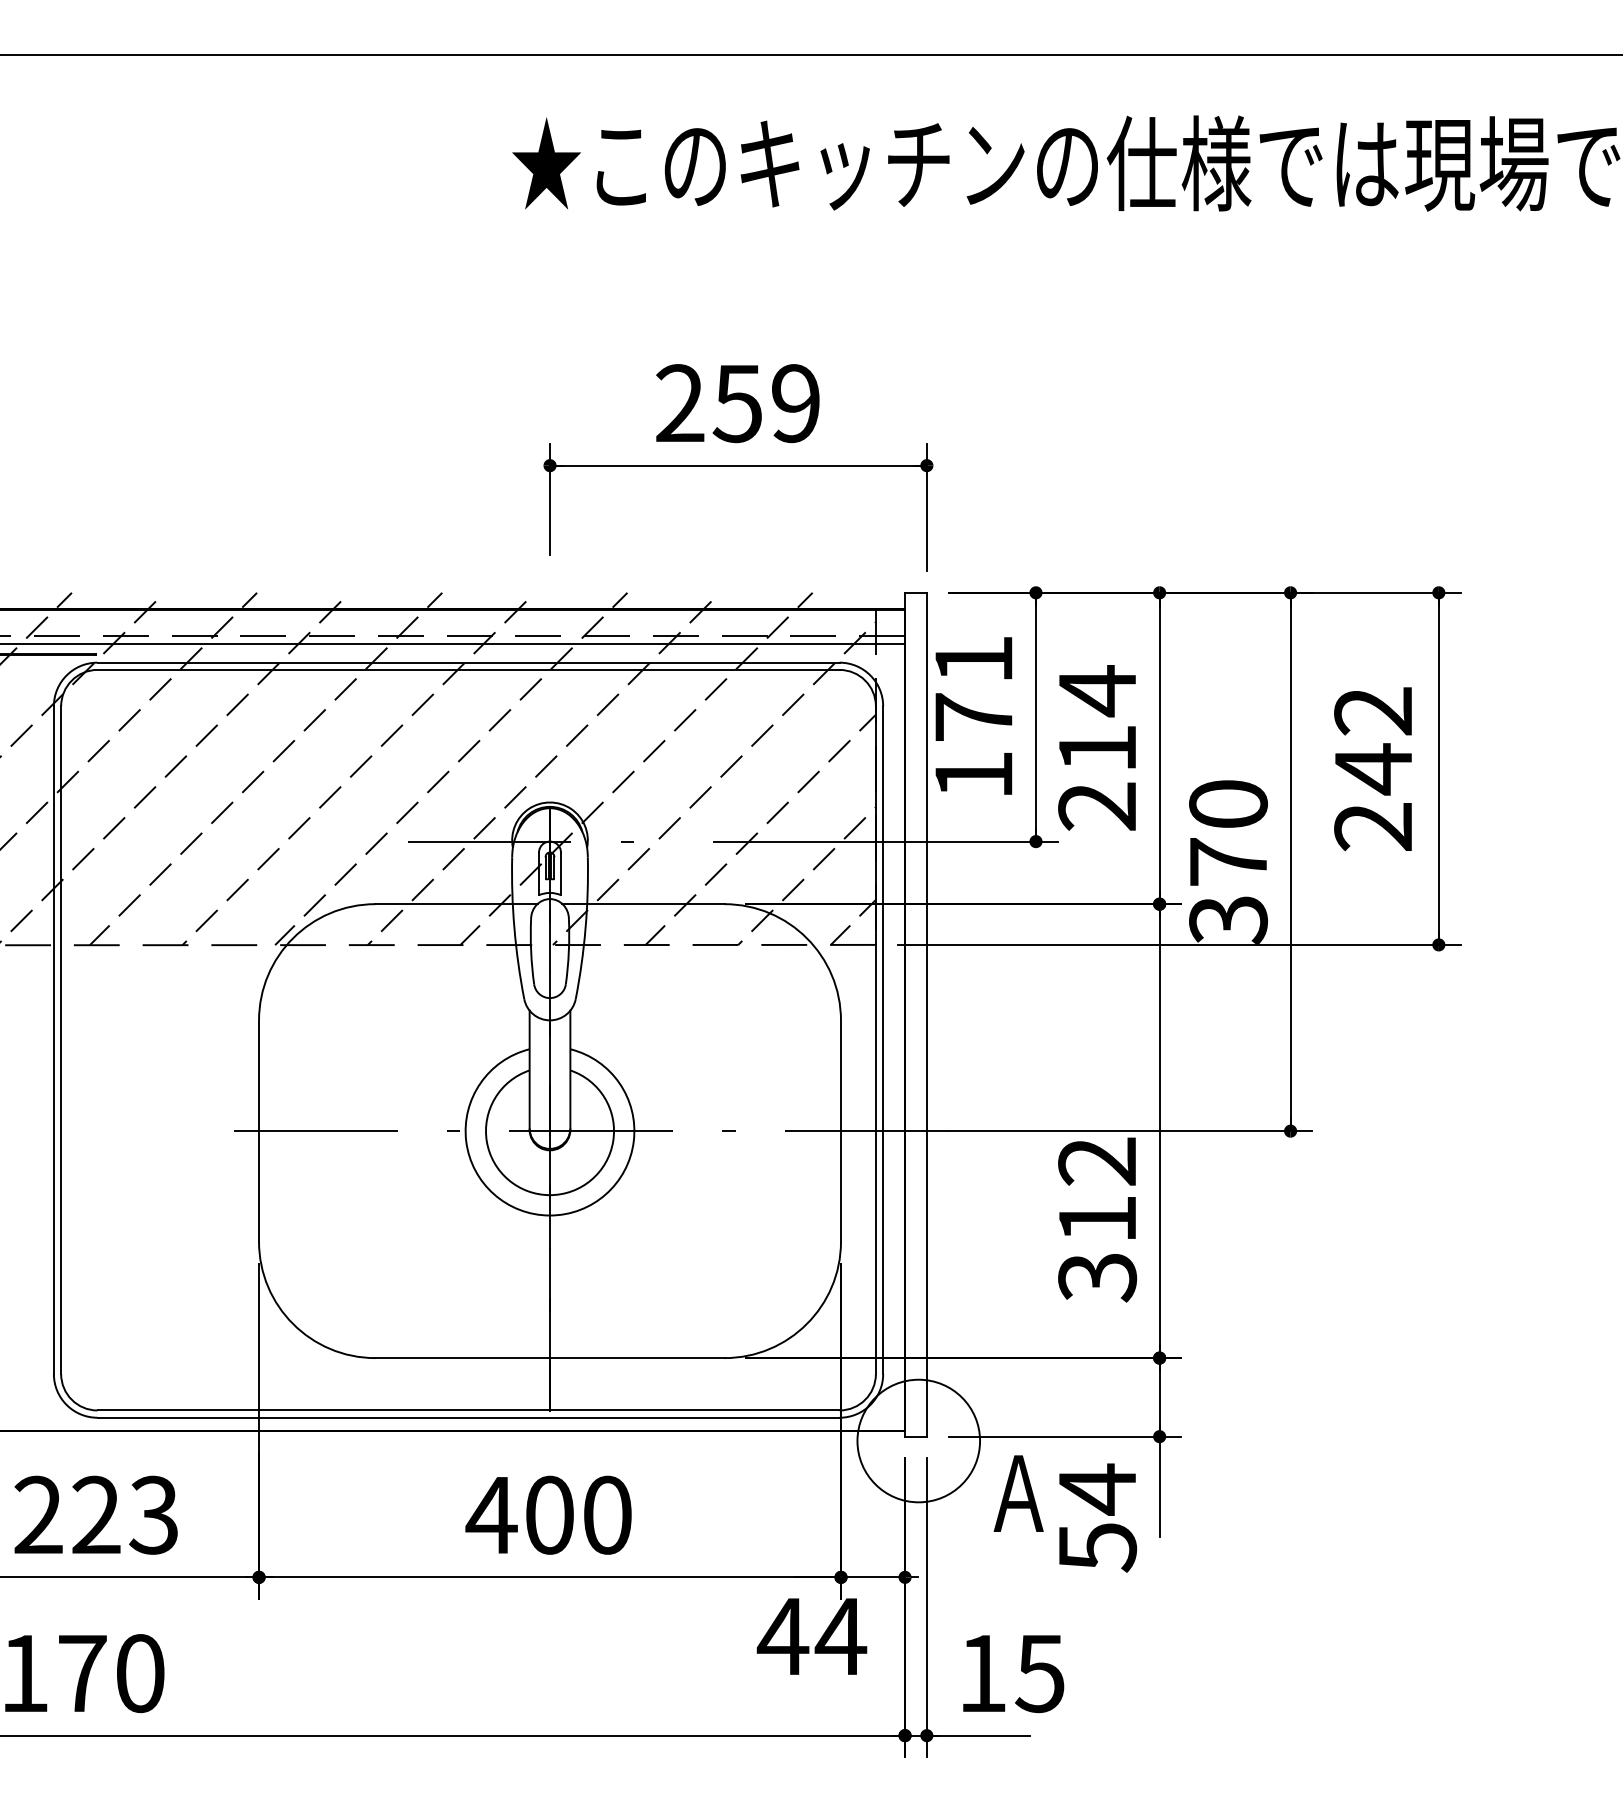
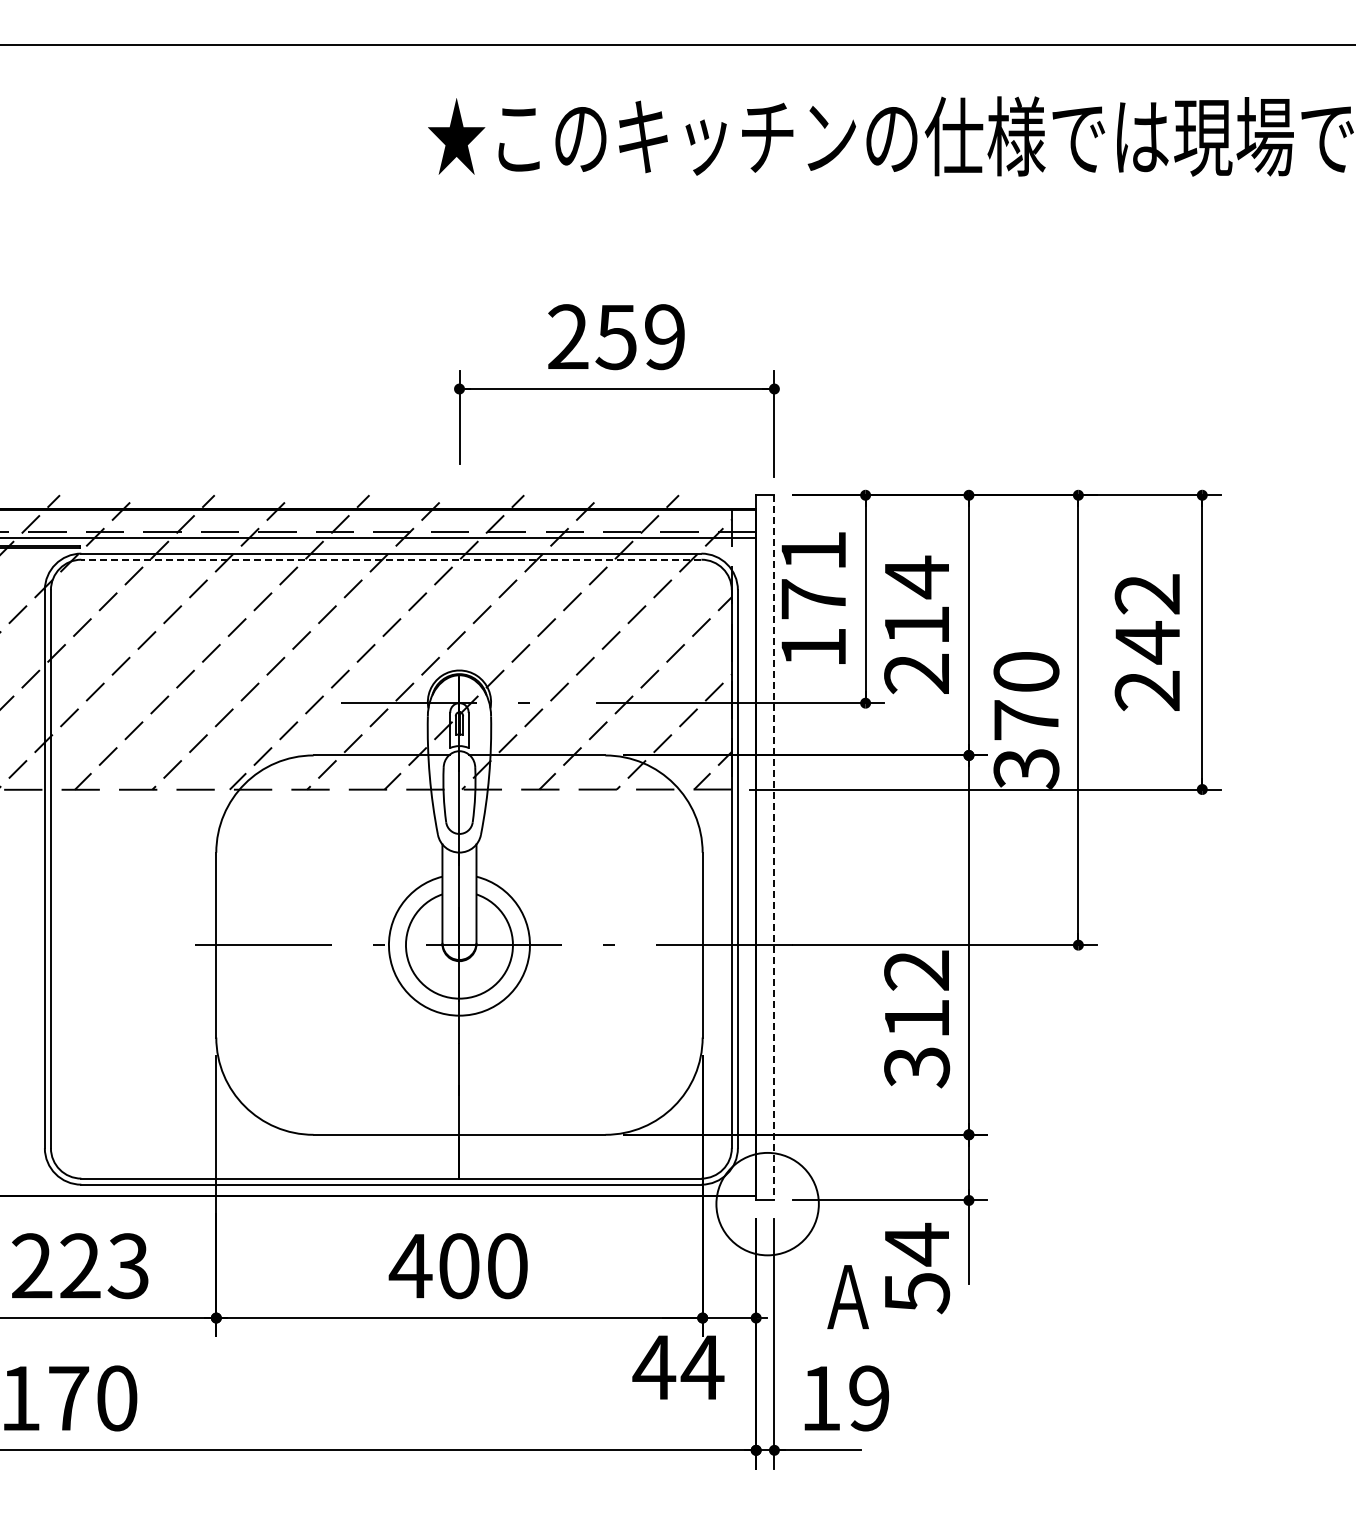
line: (467, 669) -> (390, 559), solid -> dashed
line: (926, 1014) -> (774, 847), solid -> dashed
text: (1017, 1494) -> (847, 1297), moved
text: (1039, 1673) -> (868, 1398), 15 -> 19

